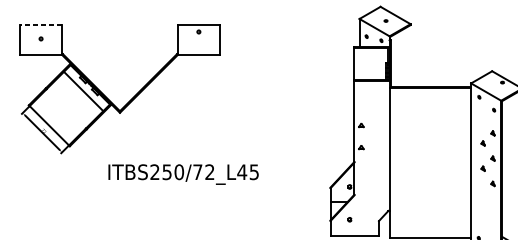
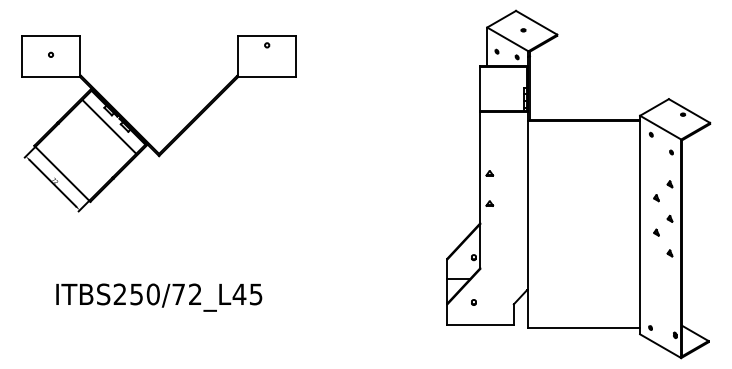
line: (40, 25) -> (50, 36), dashed -> solid
text: (183, 174) -> (159, 297), moved

